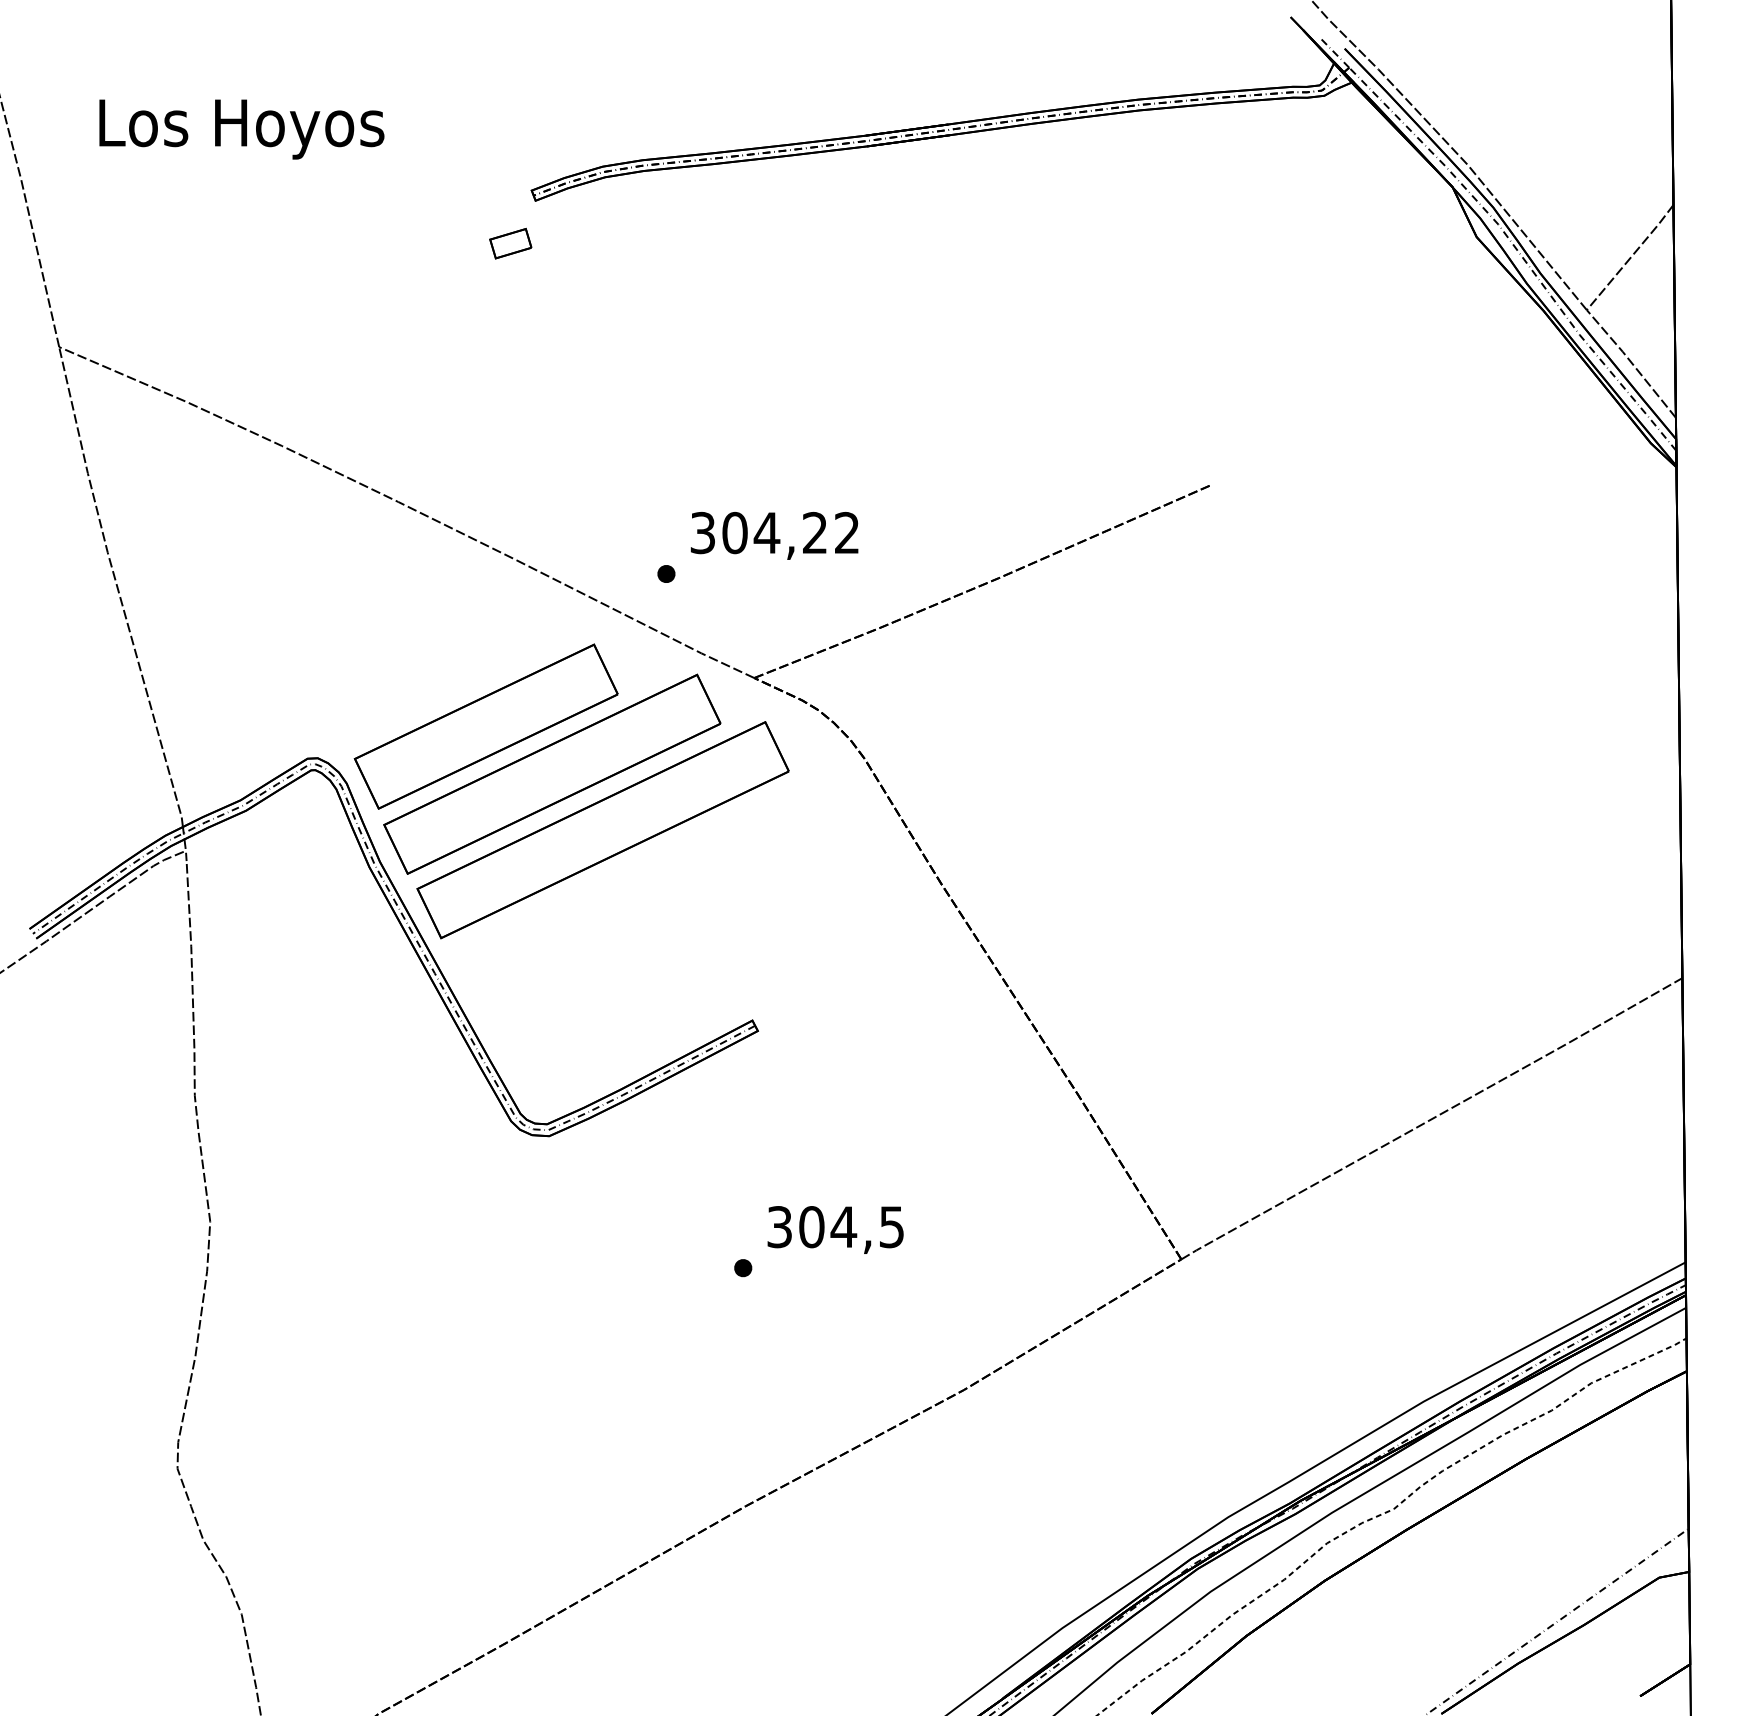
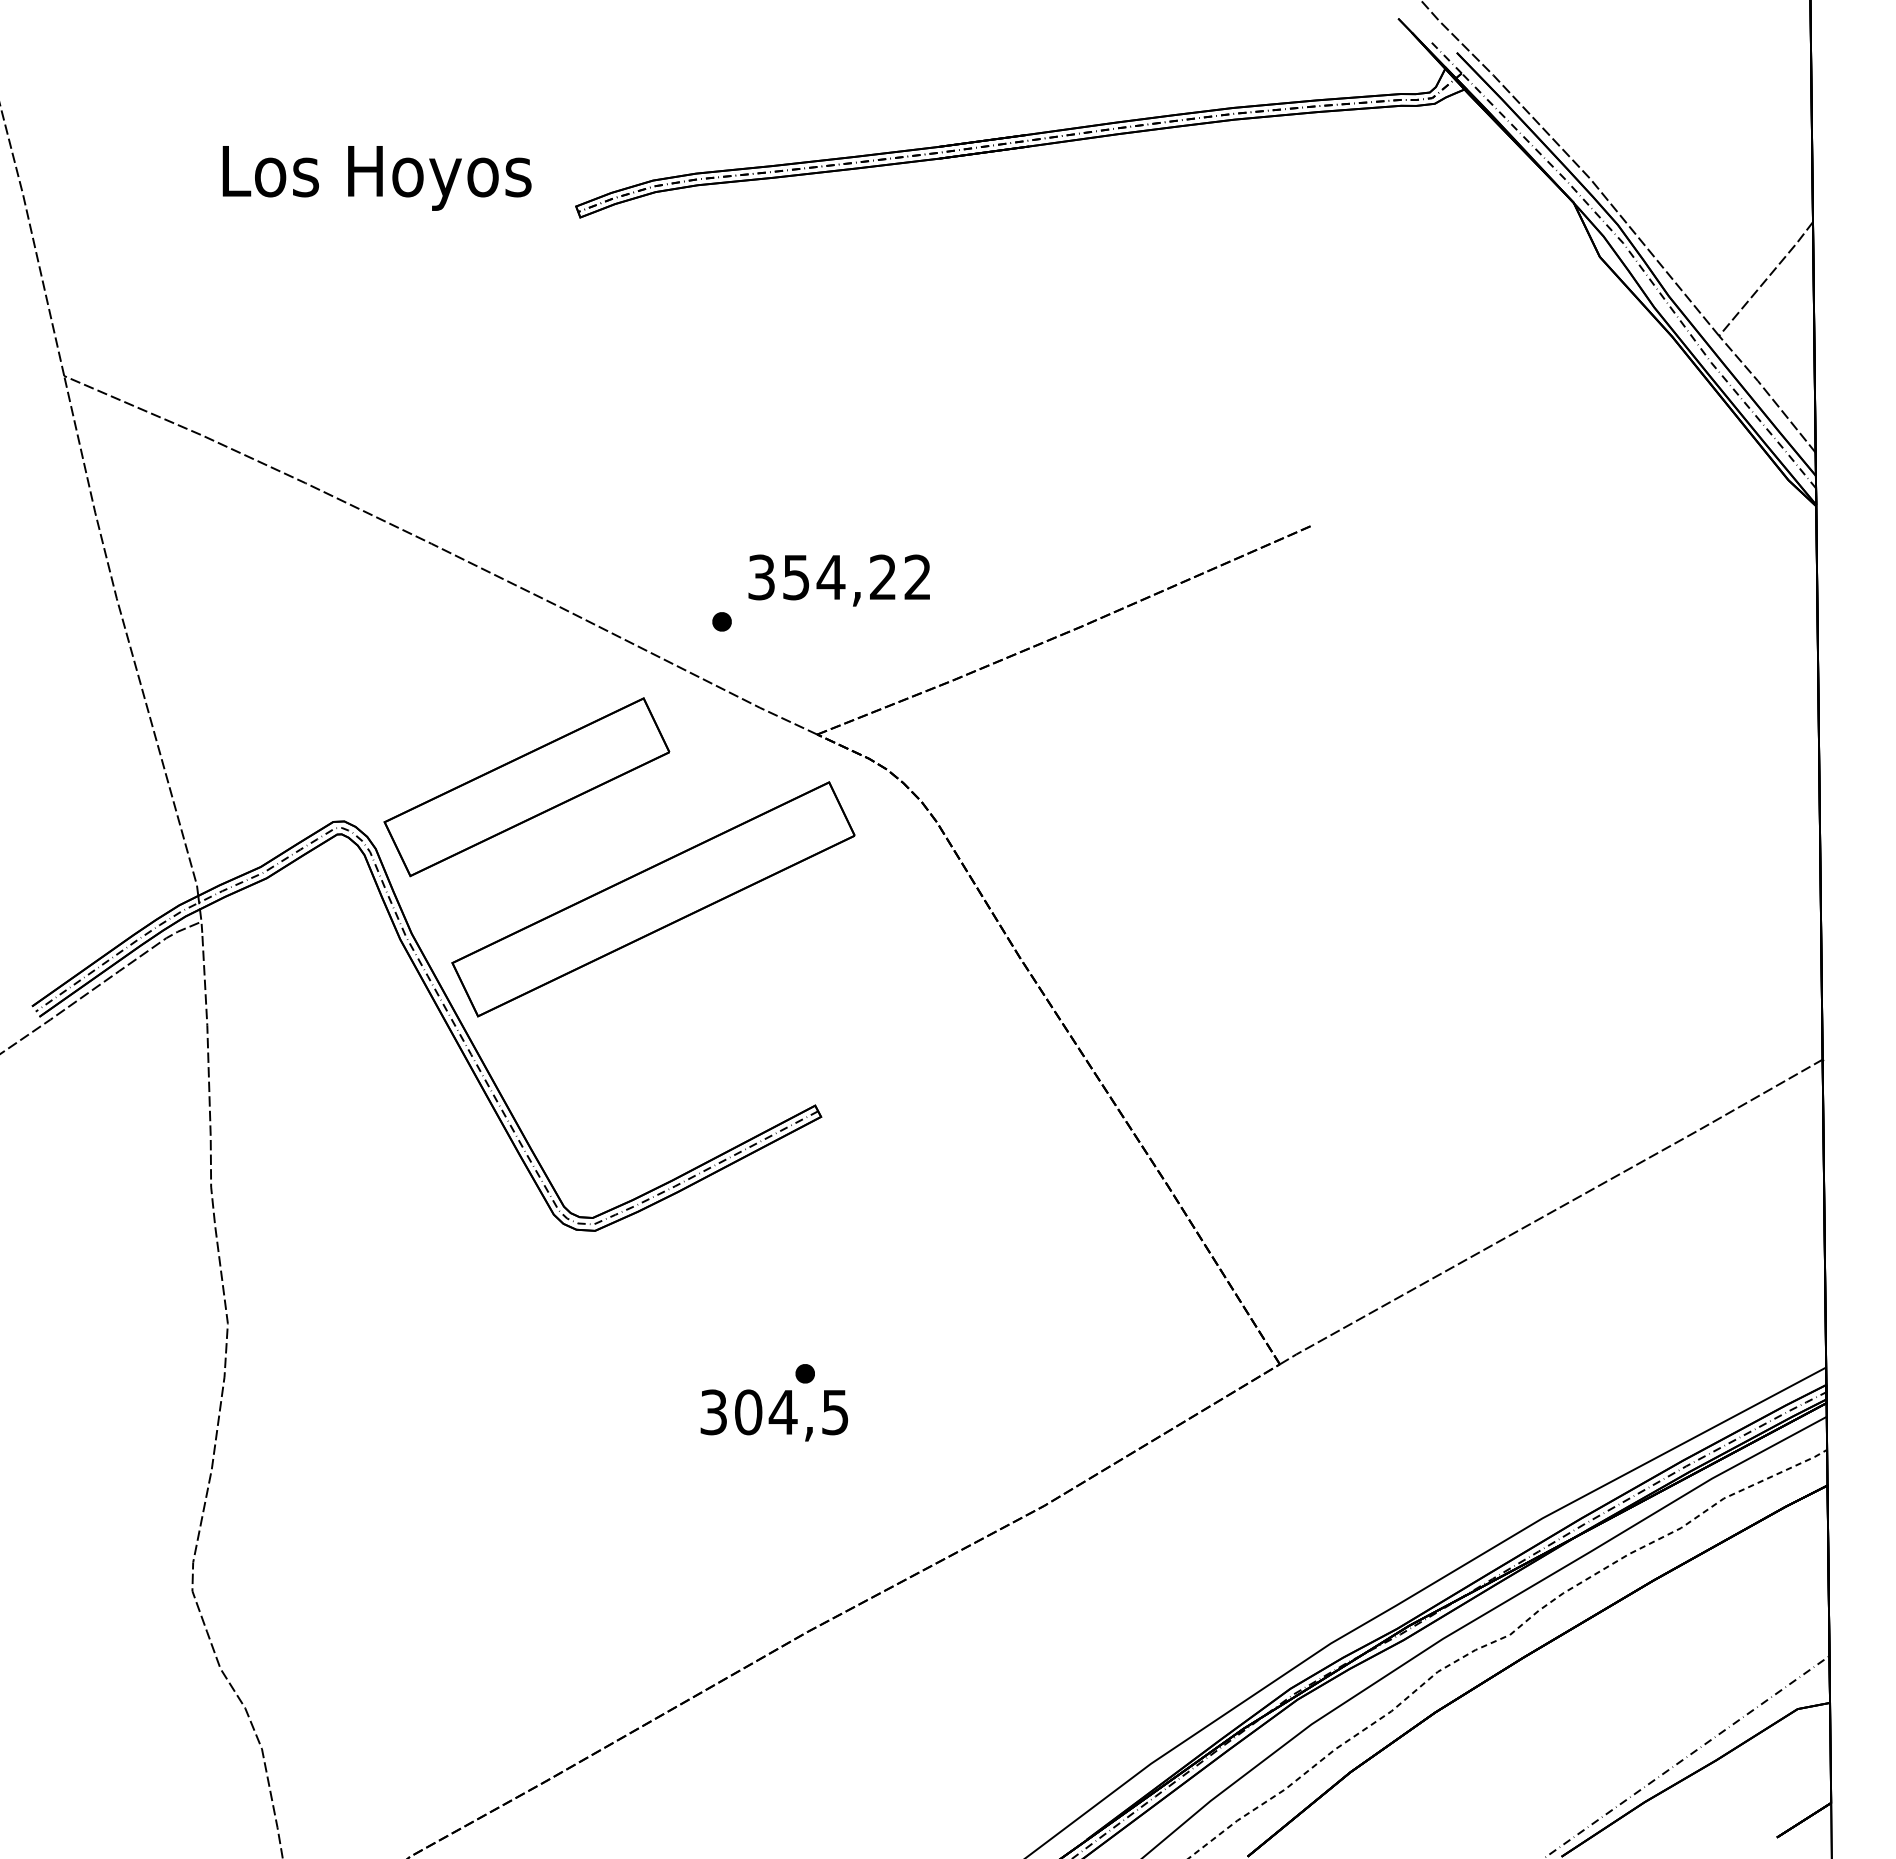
text: (241, 129) -> (376, 178), moved
part: (510, 243) -> (553, 263), removed
text: (735, 533) -> (796, 577), 304,22 -> 354,22
part: (552, 773) -> (598, 838), removed
text: (834, 1230) -> (773, 1415), moved

